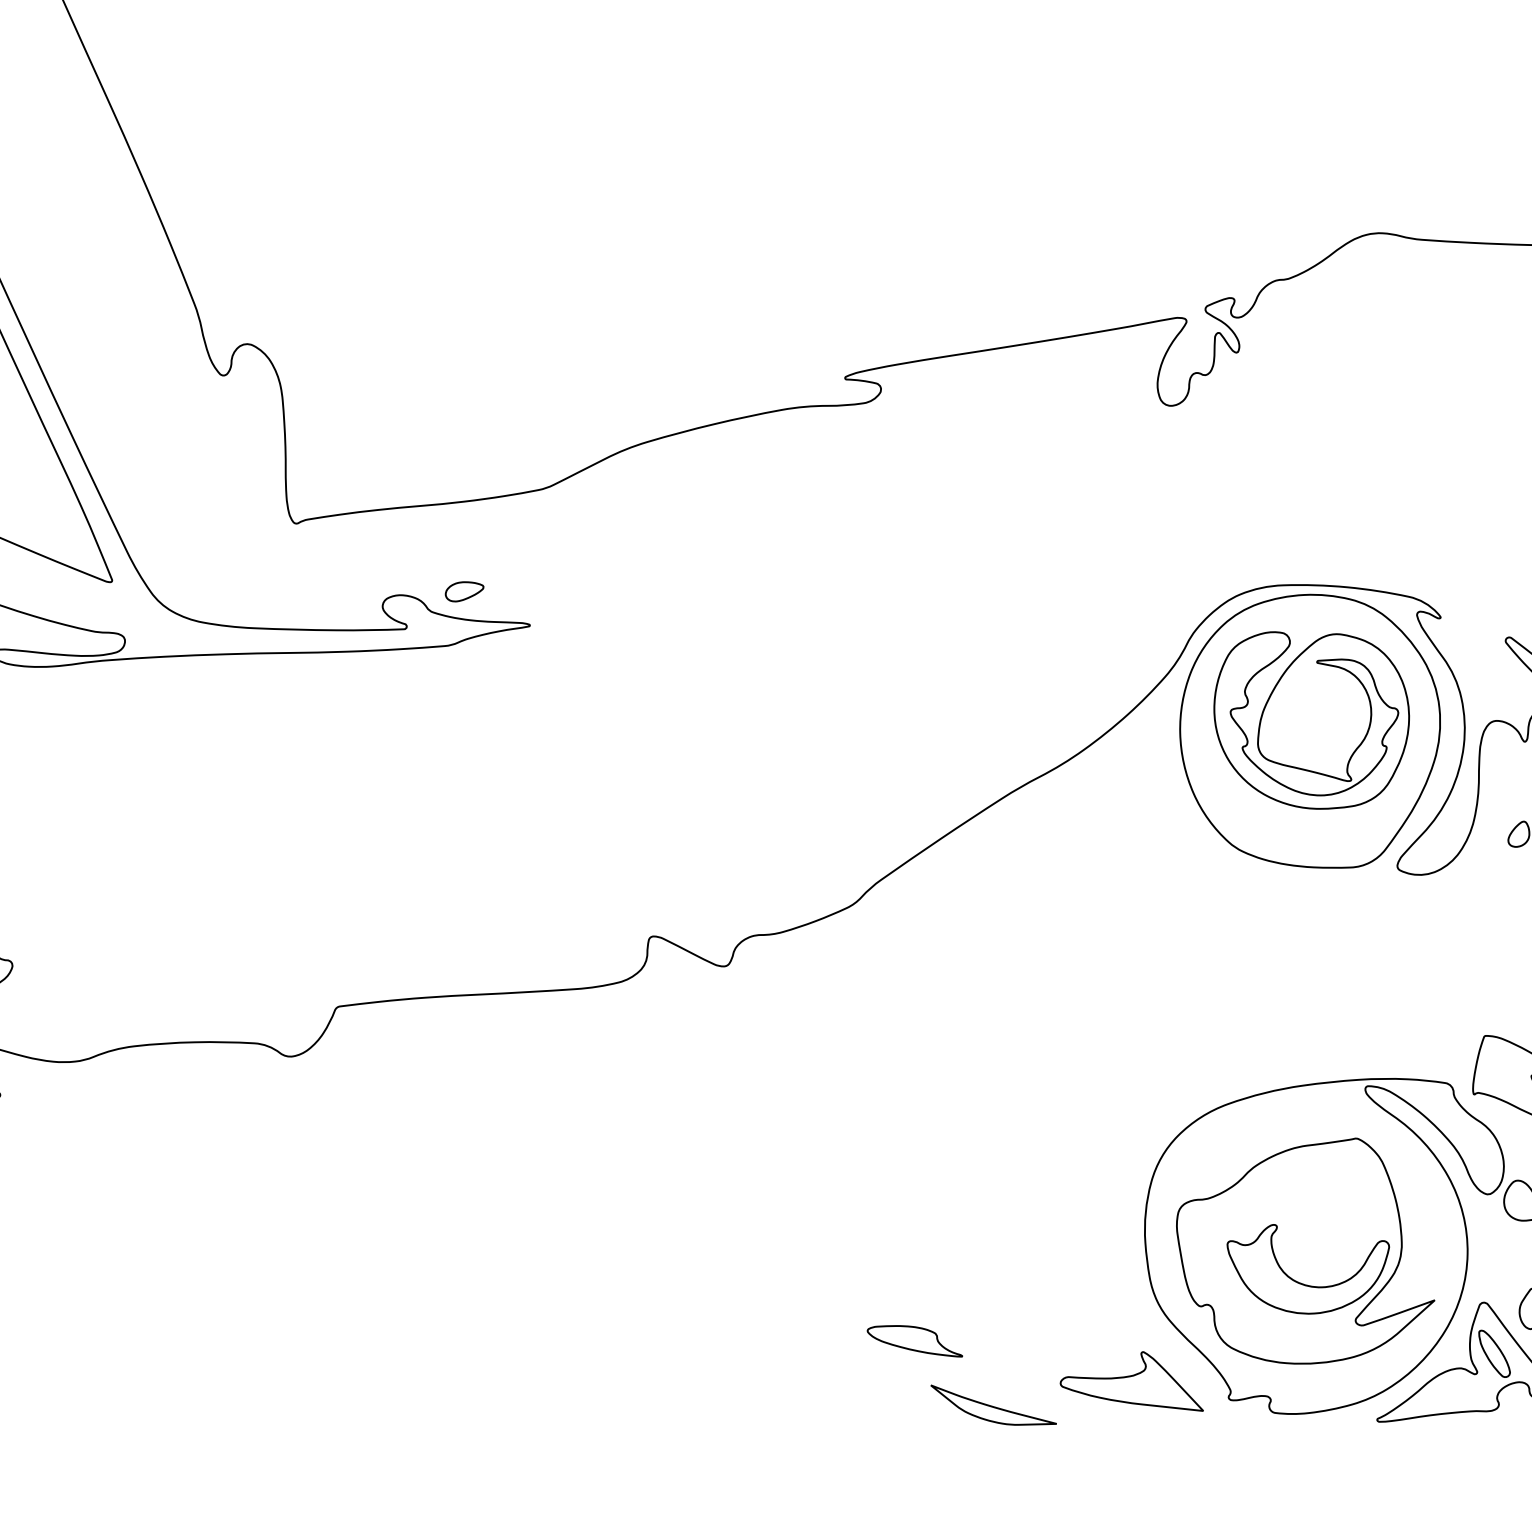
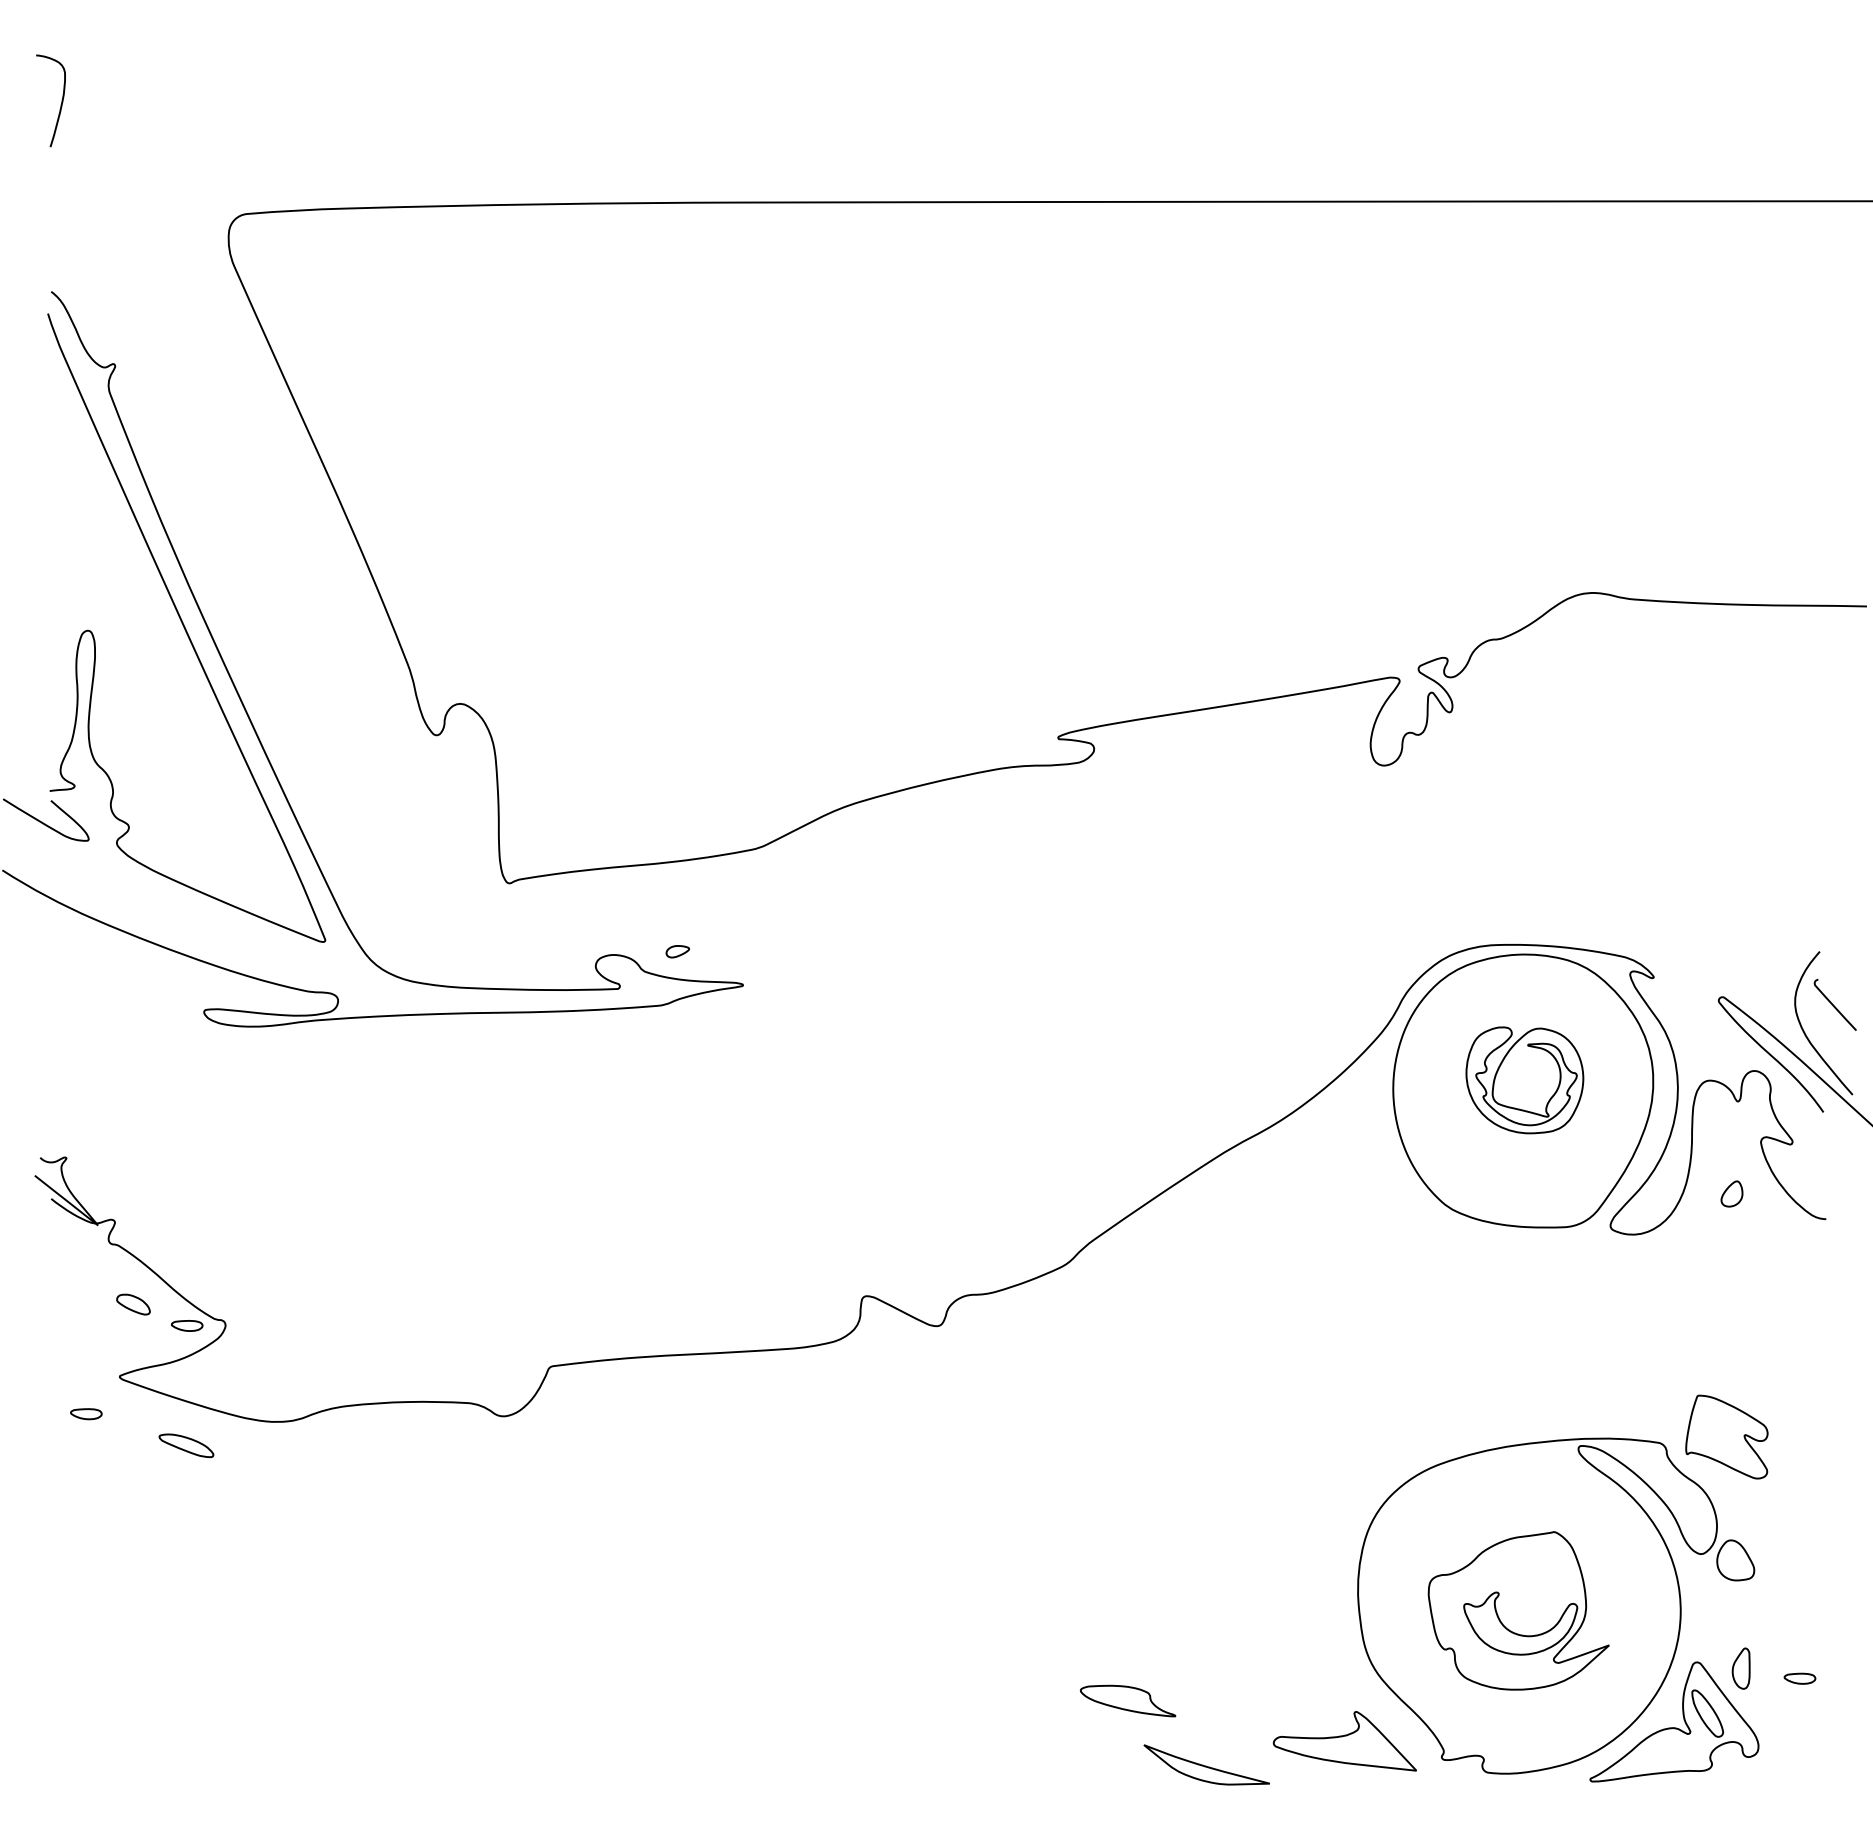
part: (464, 591) -> (677, 951), size x0.6
part: (1311, 720) -> (1524, 1080), size x0.6
part: (1305, 1250) -> (1518, 1610), size x0.7

